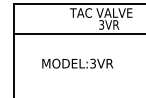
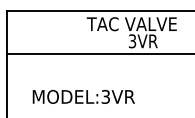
text: (77, 63) -> (83, 96), moved

